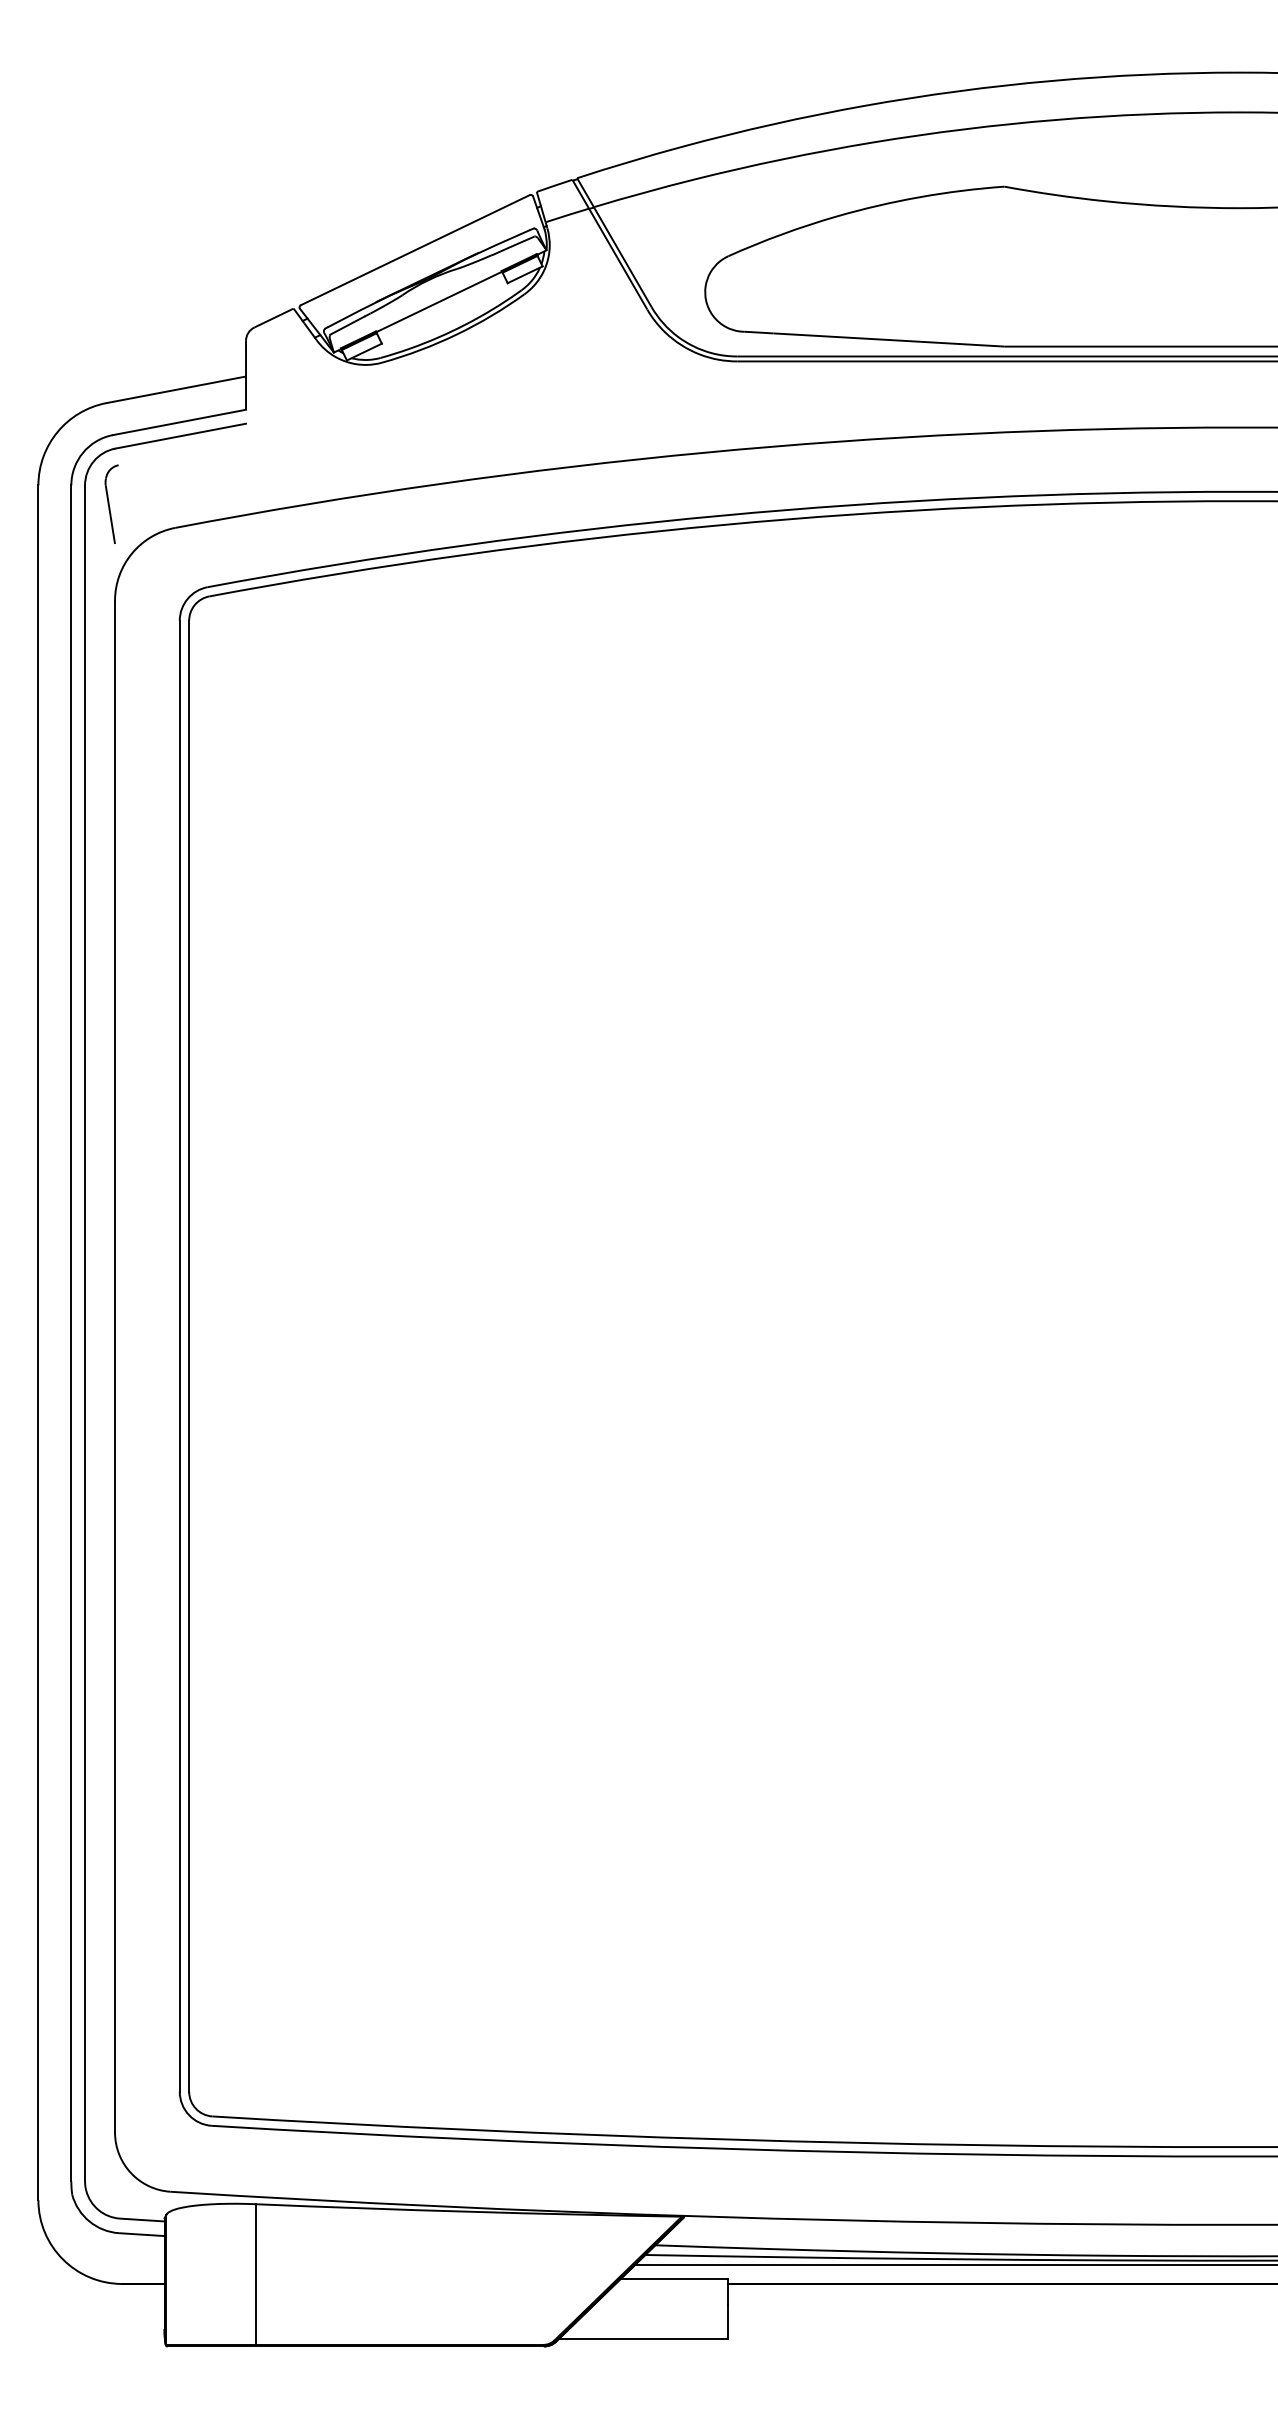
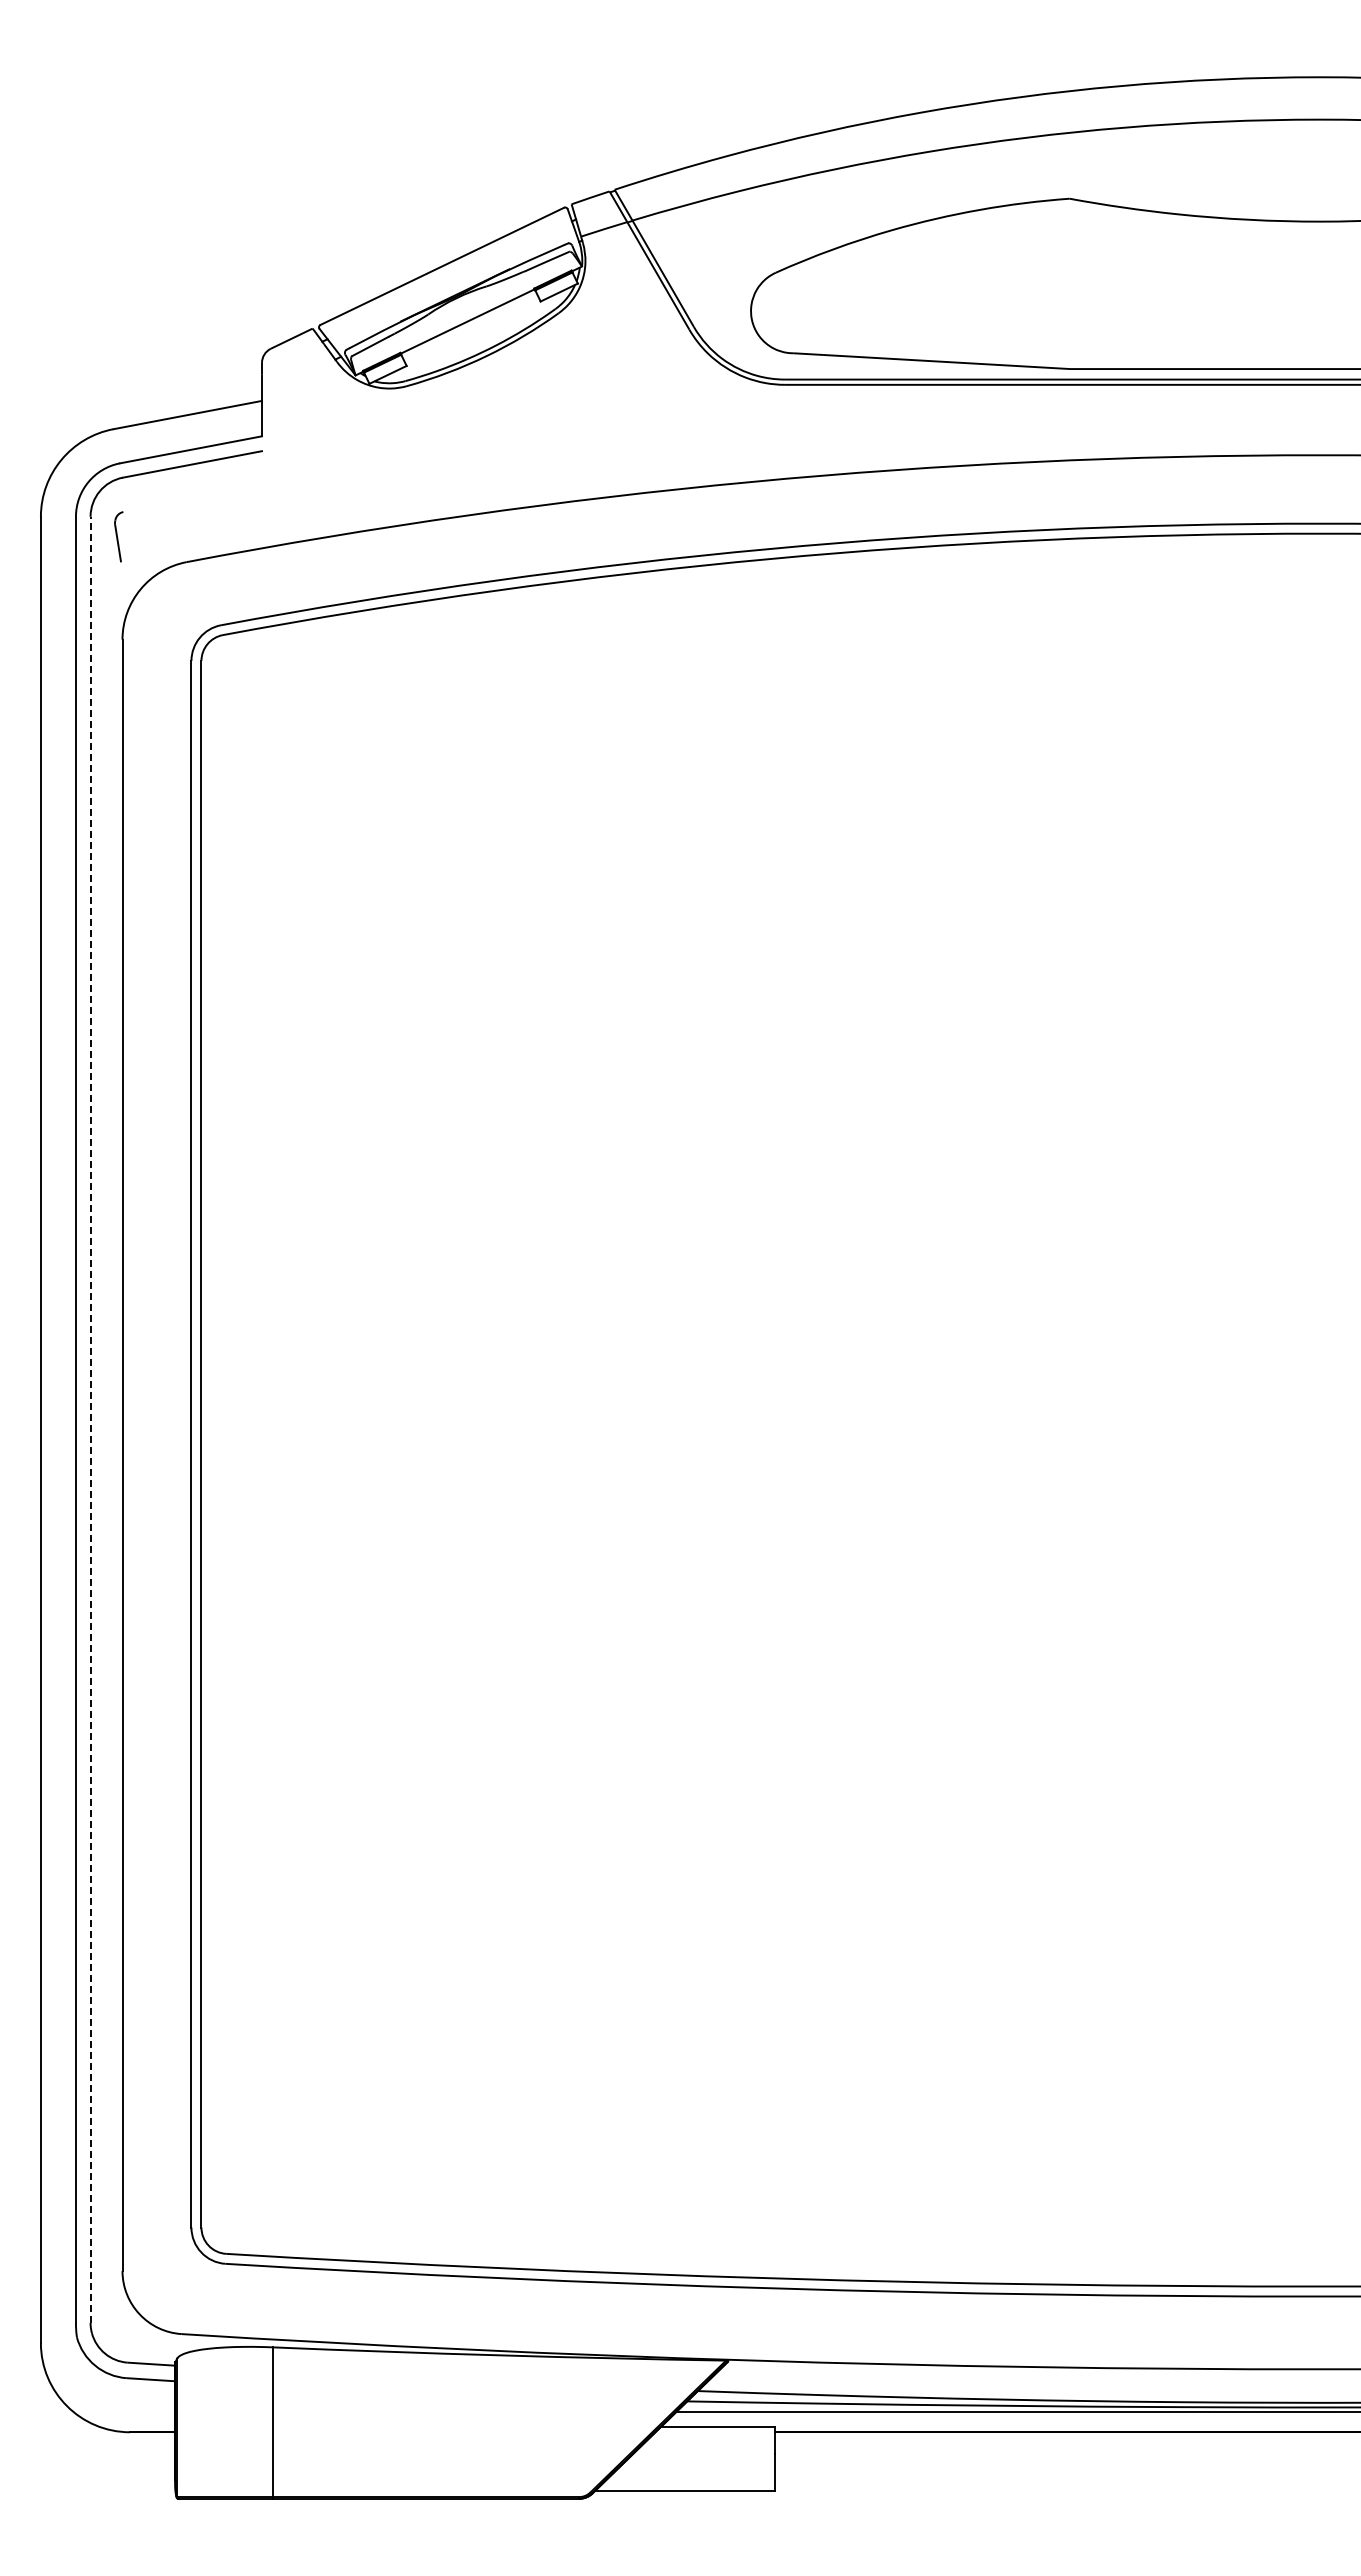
part: (111, 503) -> (118, 536), size x0.6
line: (84, 1332) -> (90, 1419), solid -> dashed

